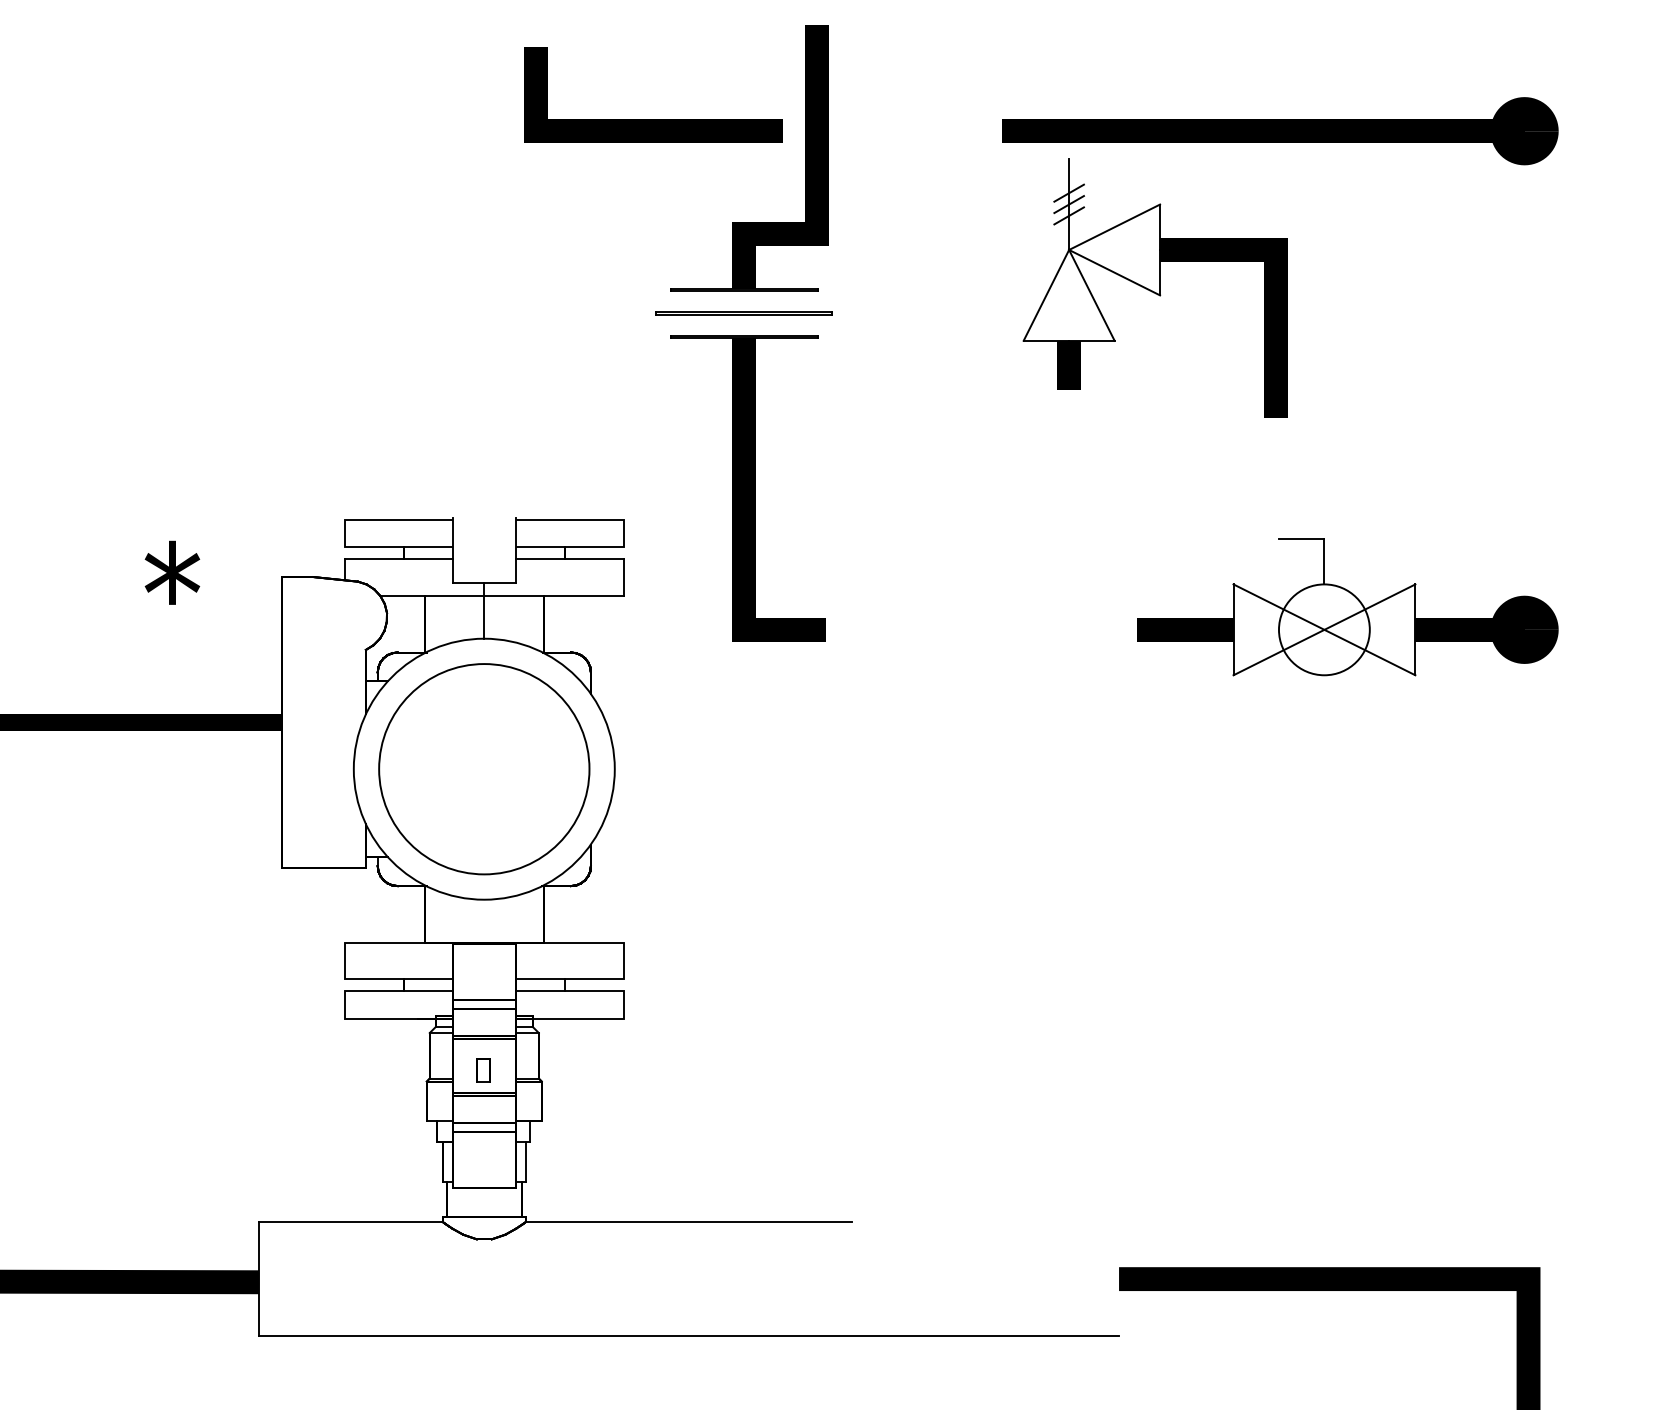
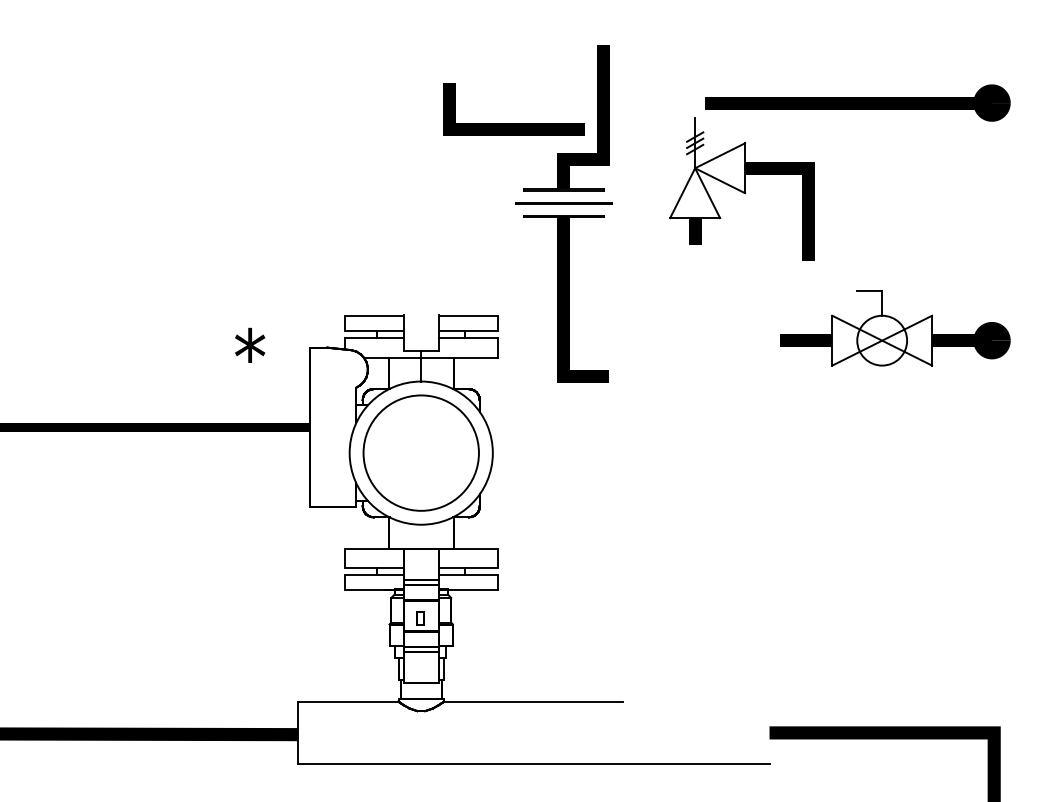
line: (652, 121) -> (513, 123), moved
part: (1153, 286) -> (741, 188), moved
part: (1348, 607) -> (895, 328), moved

